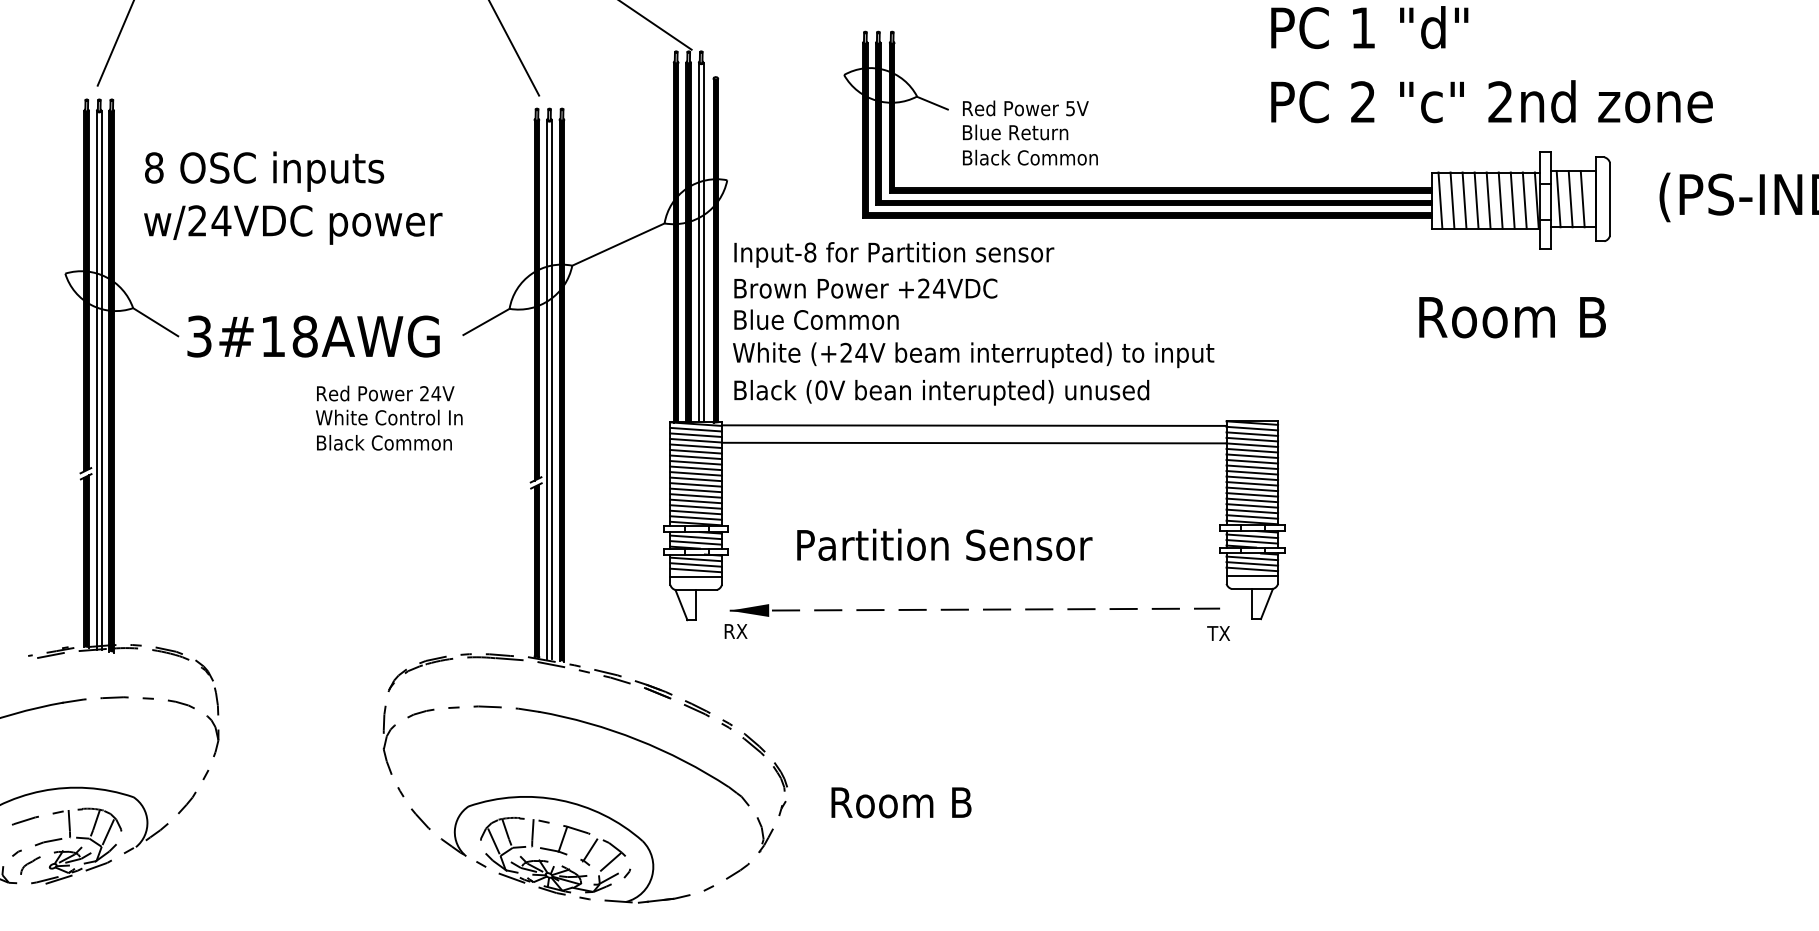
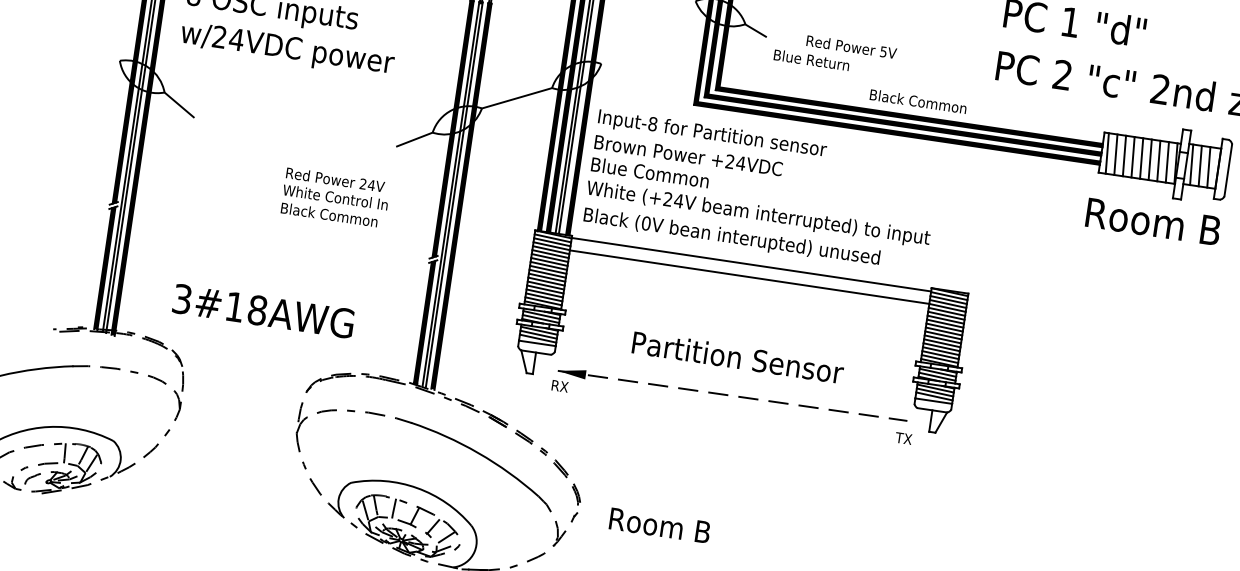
text: (1025, 108) -> (851, 47), moved
text: (1030, 157) -> (918, 101), moved
text: (1512, 317) -> (1153, 222), moved
text: (313, 336) -> (263, 311), moved
text: (944, 544) -> (737, 357), moved

